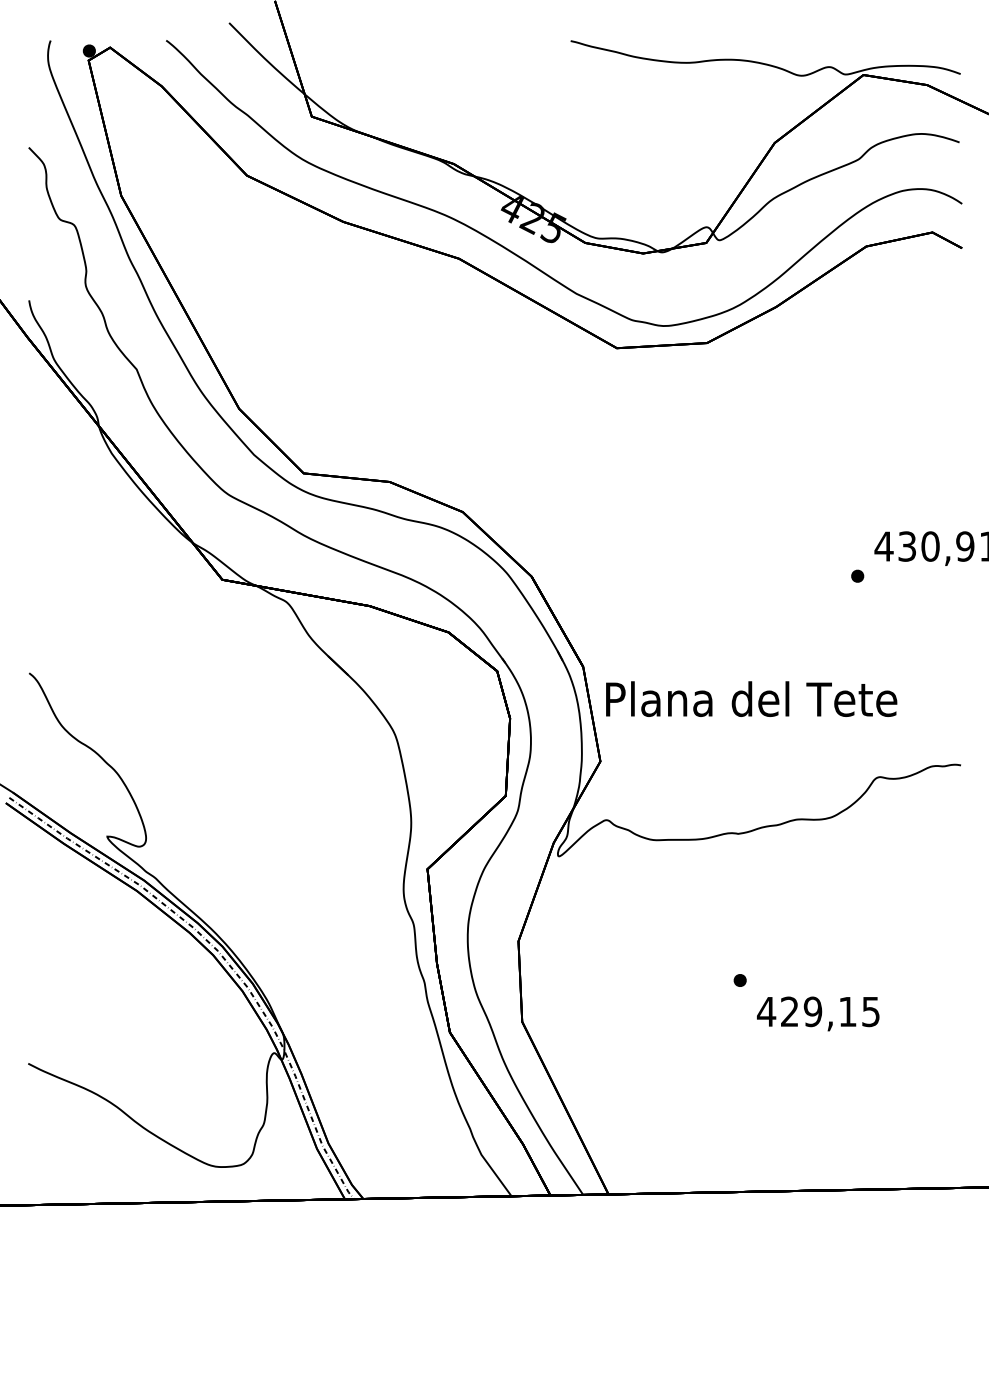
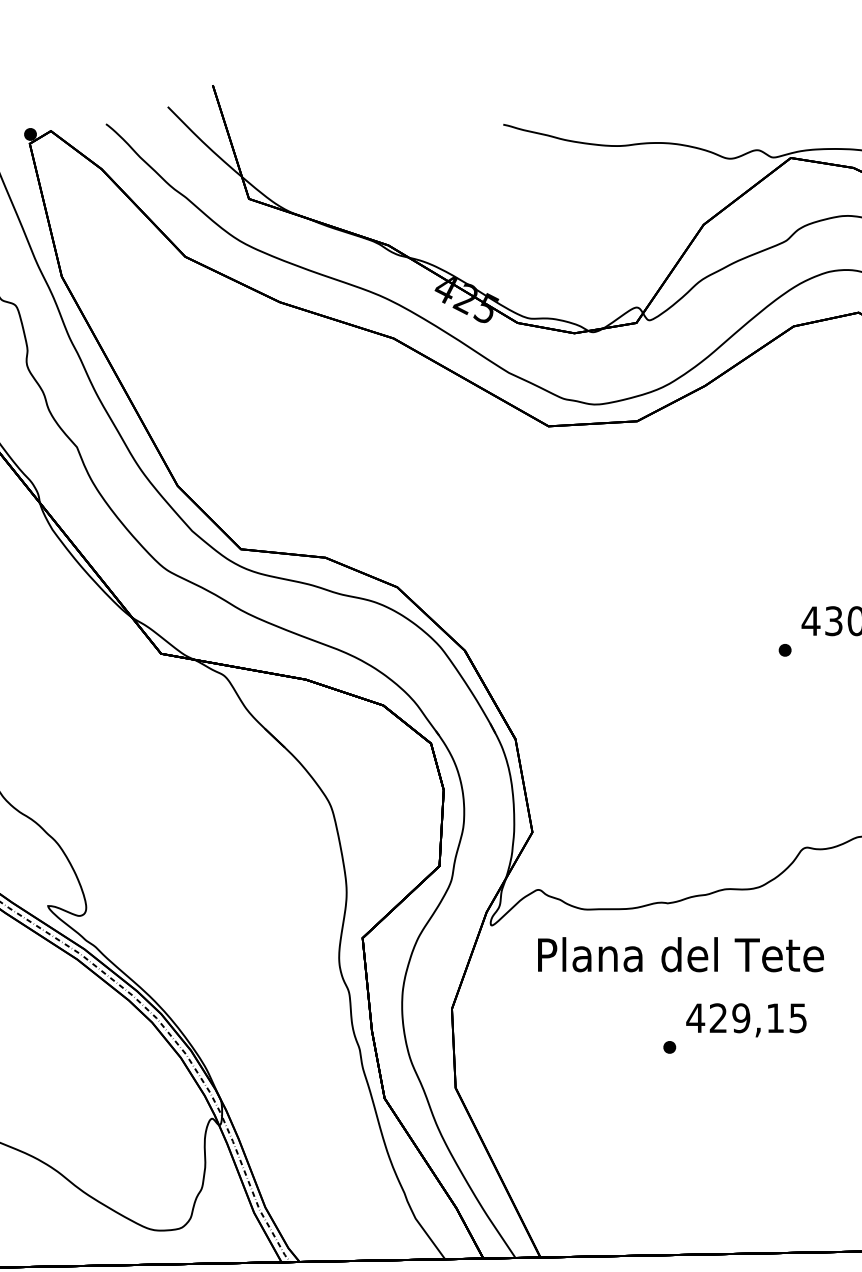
text: (751, 698) -> (680, 954), moved
text: (818, 1013) -> (746, 1019), moved

